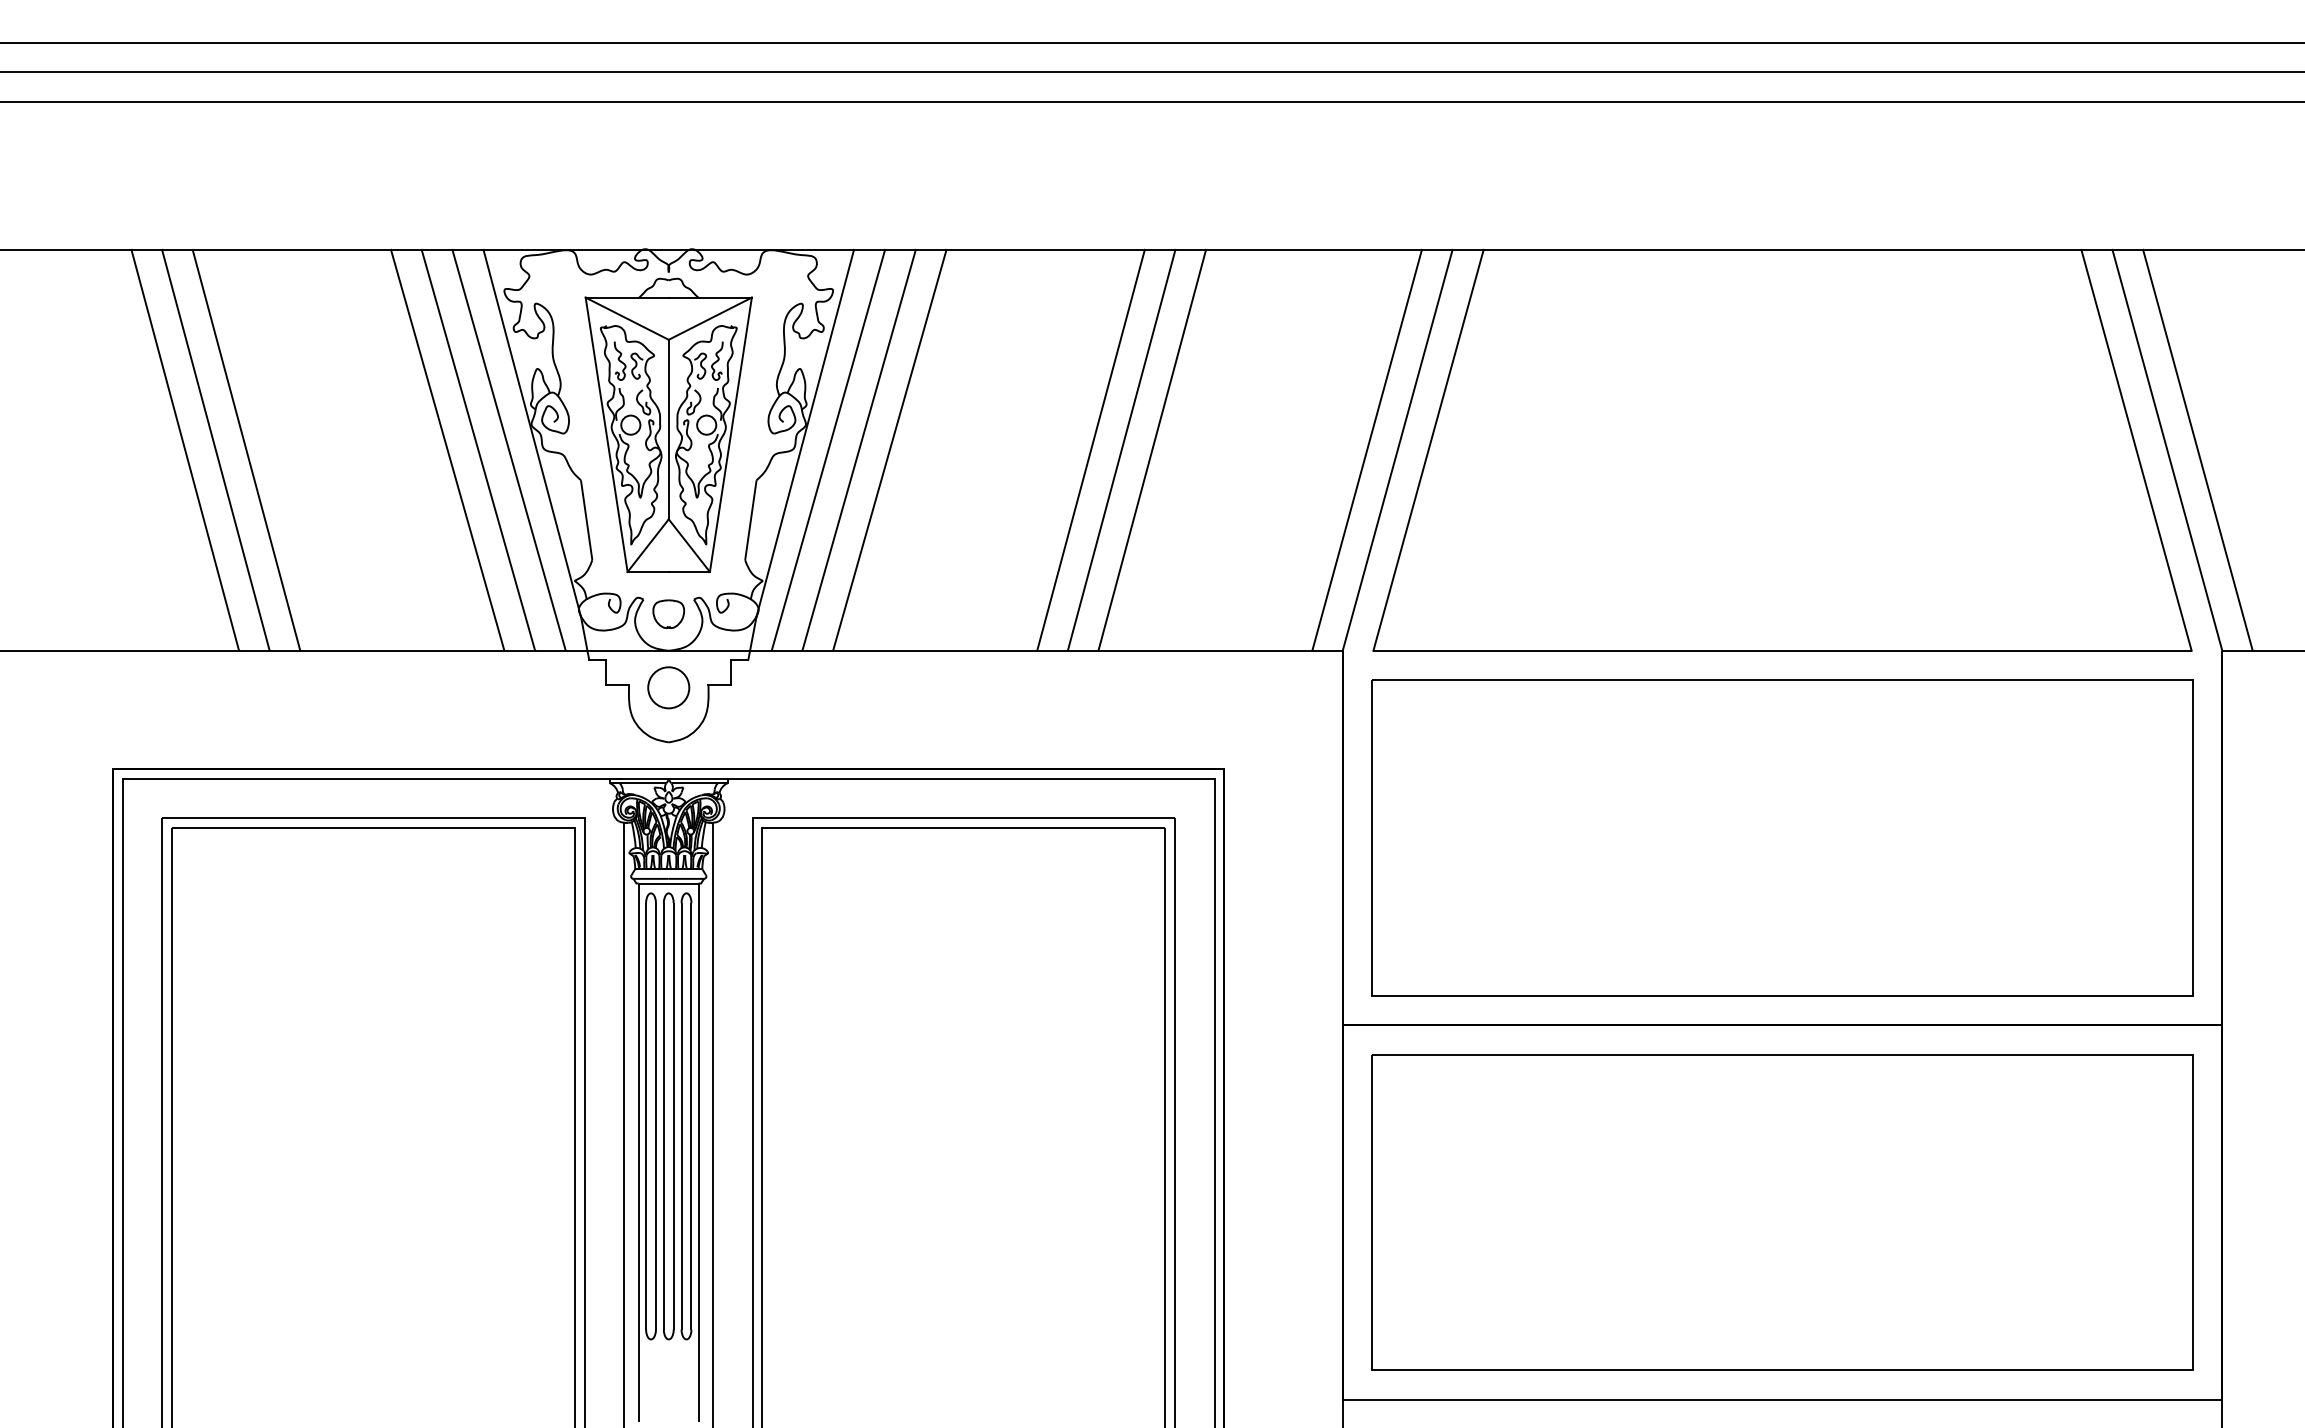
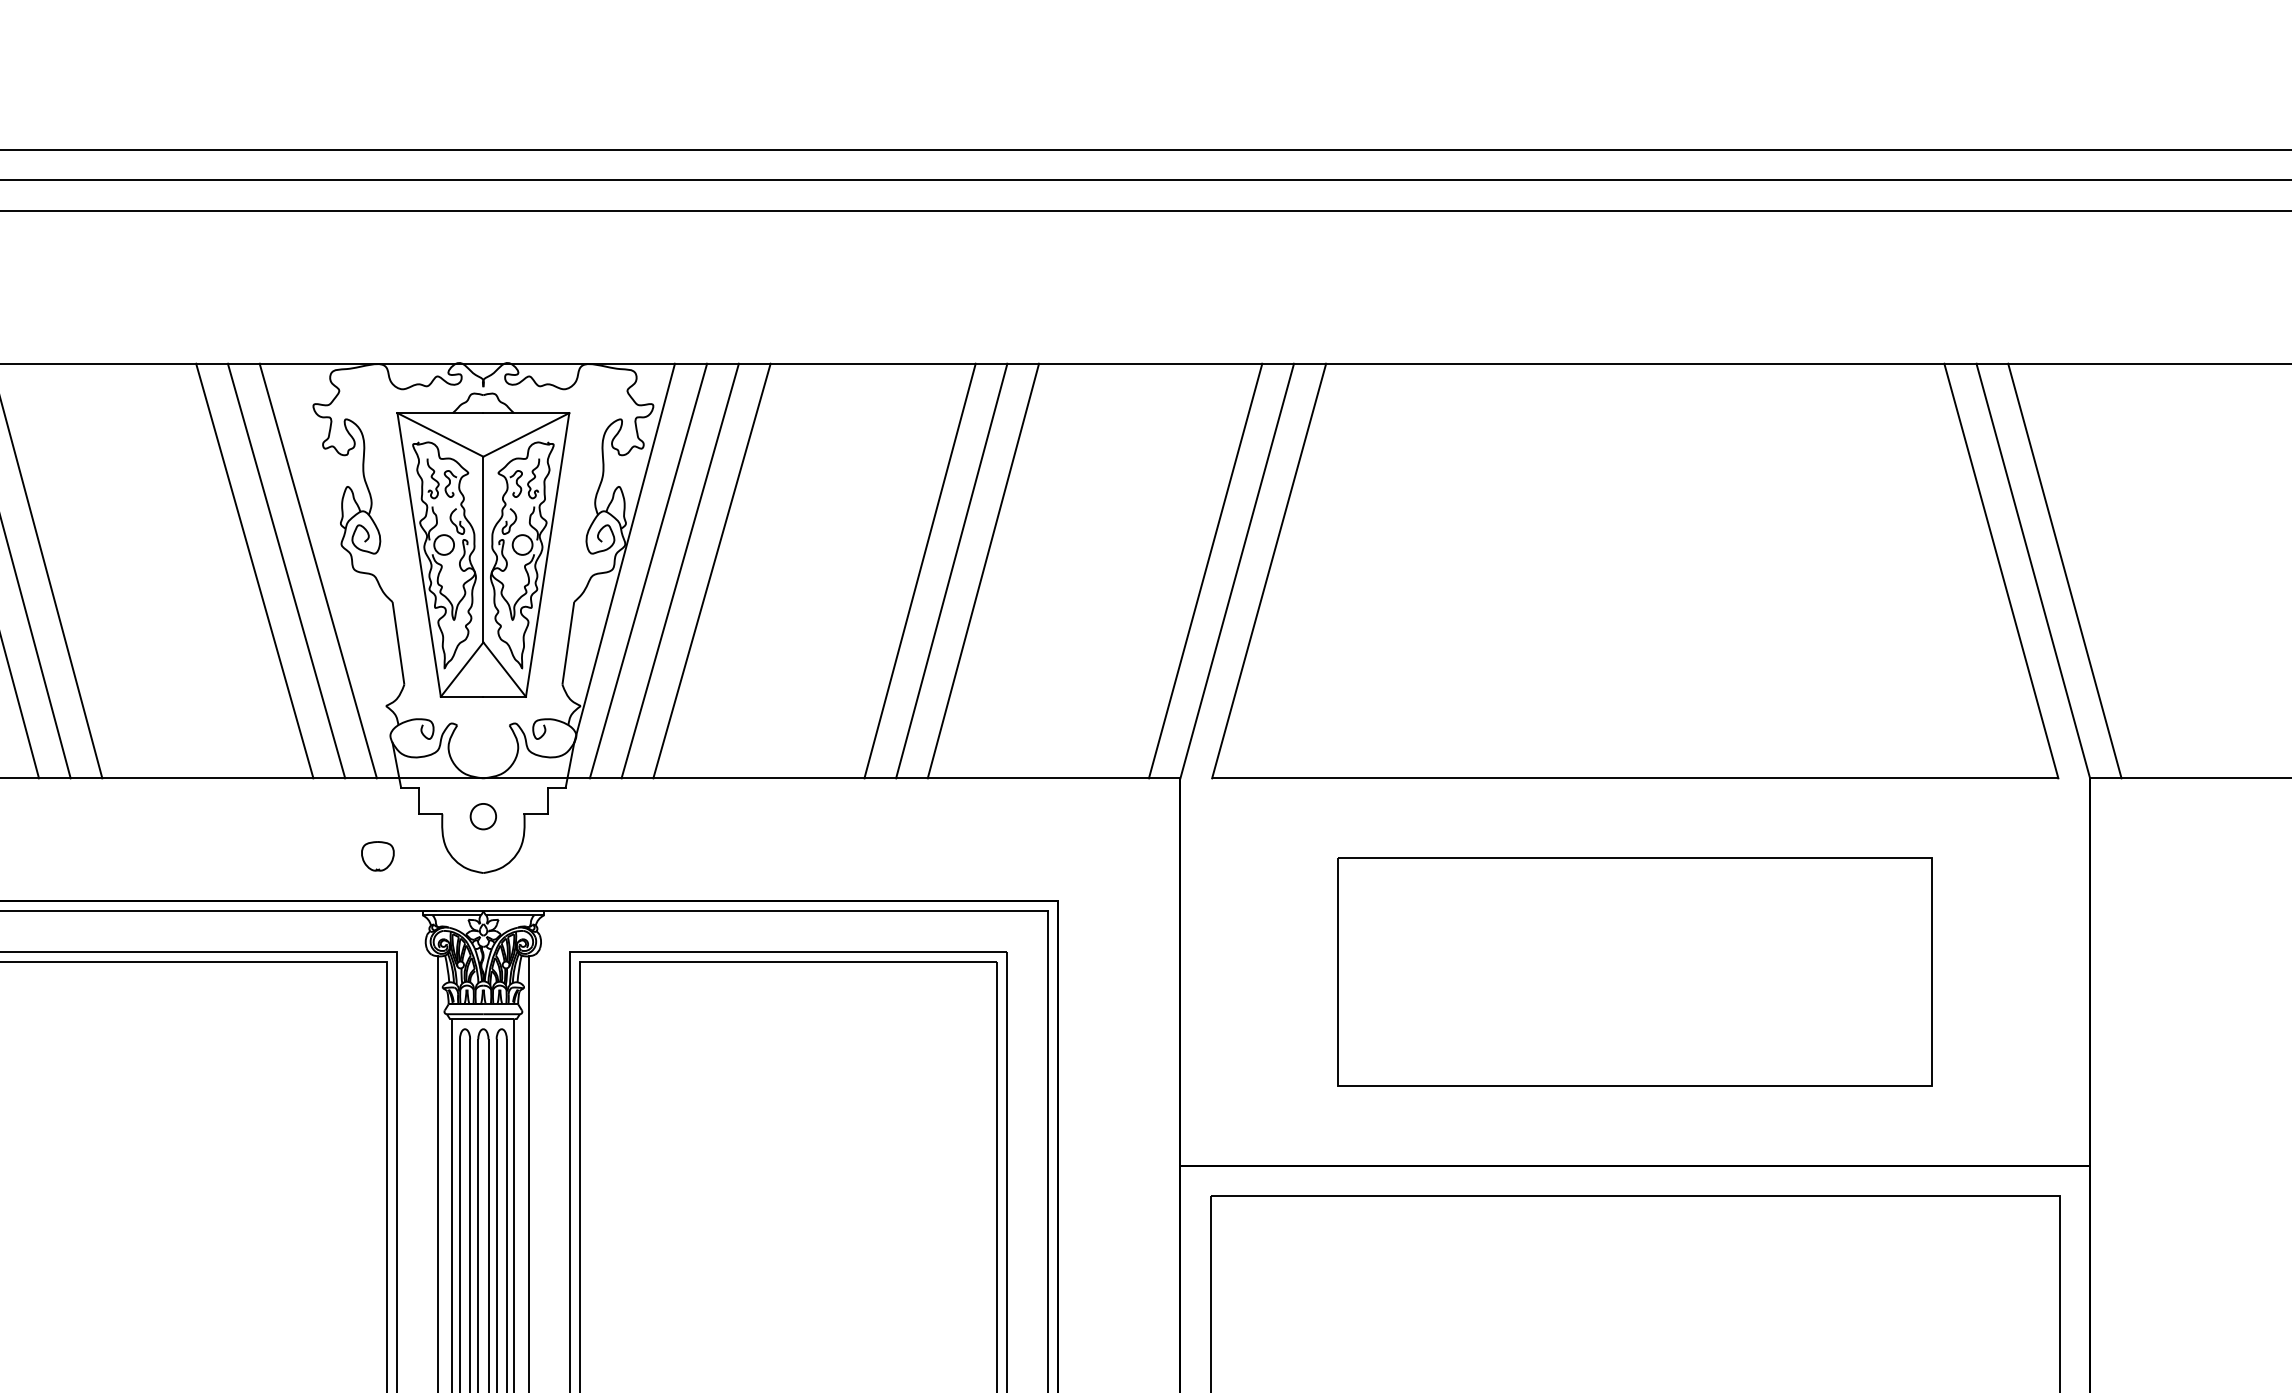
line: (531, 432) -> (341, 552), removed
part: (668, 613) -> (377, 855), moved
circle: (668, 687) -> (483, 816), size x0.6
part: (1782, 837) -> (1635, 971), size x0.7

